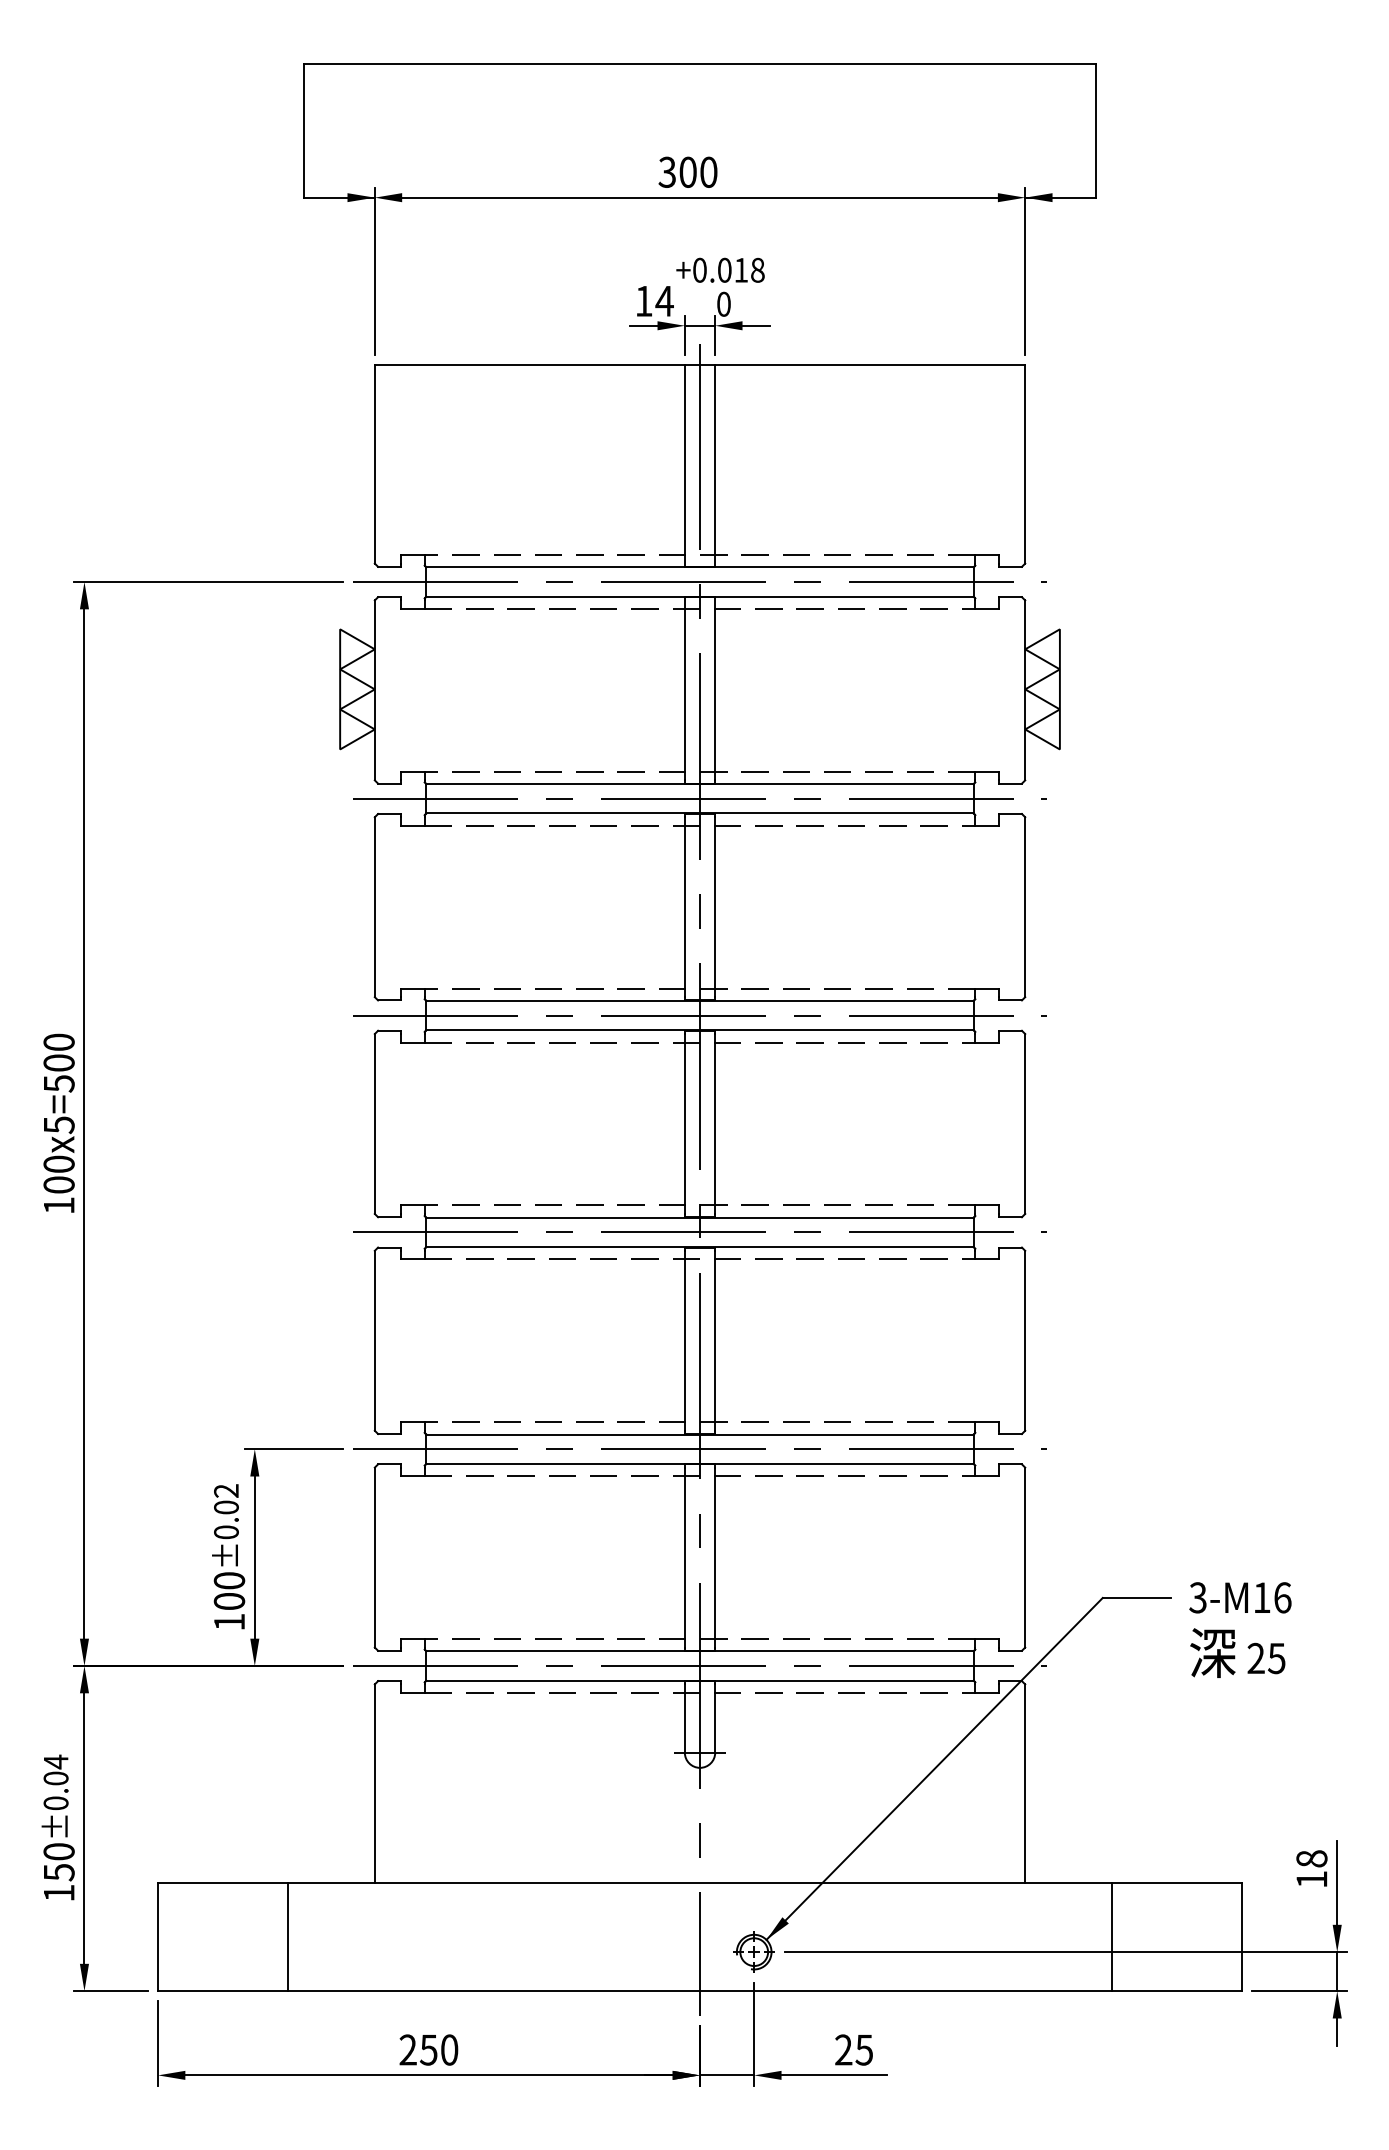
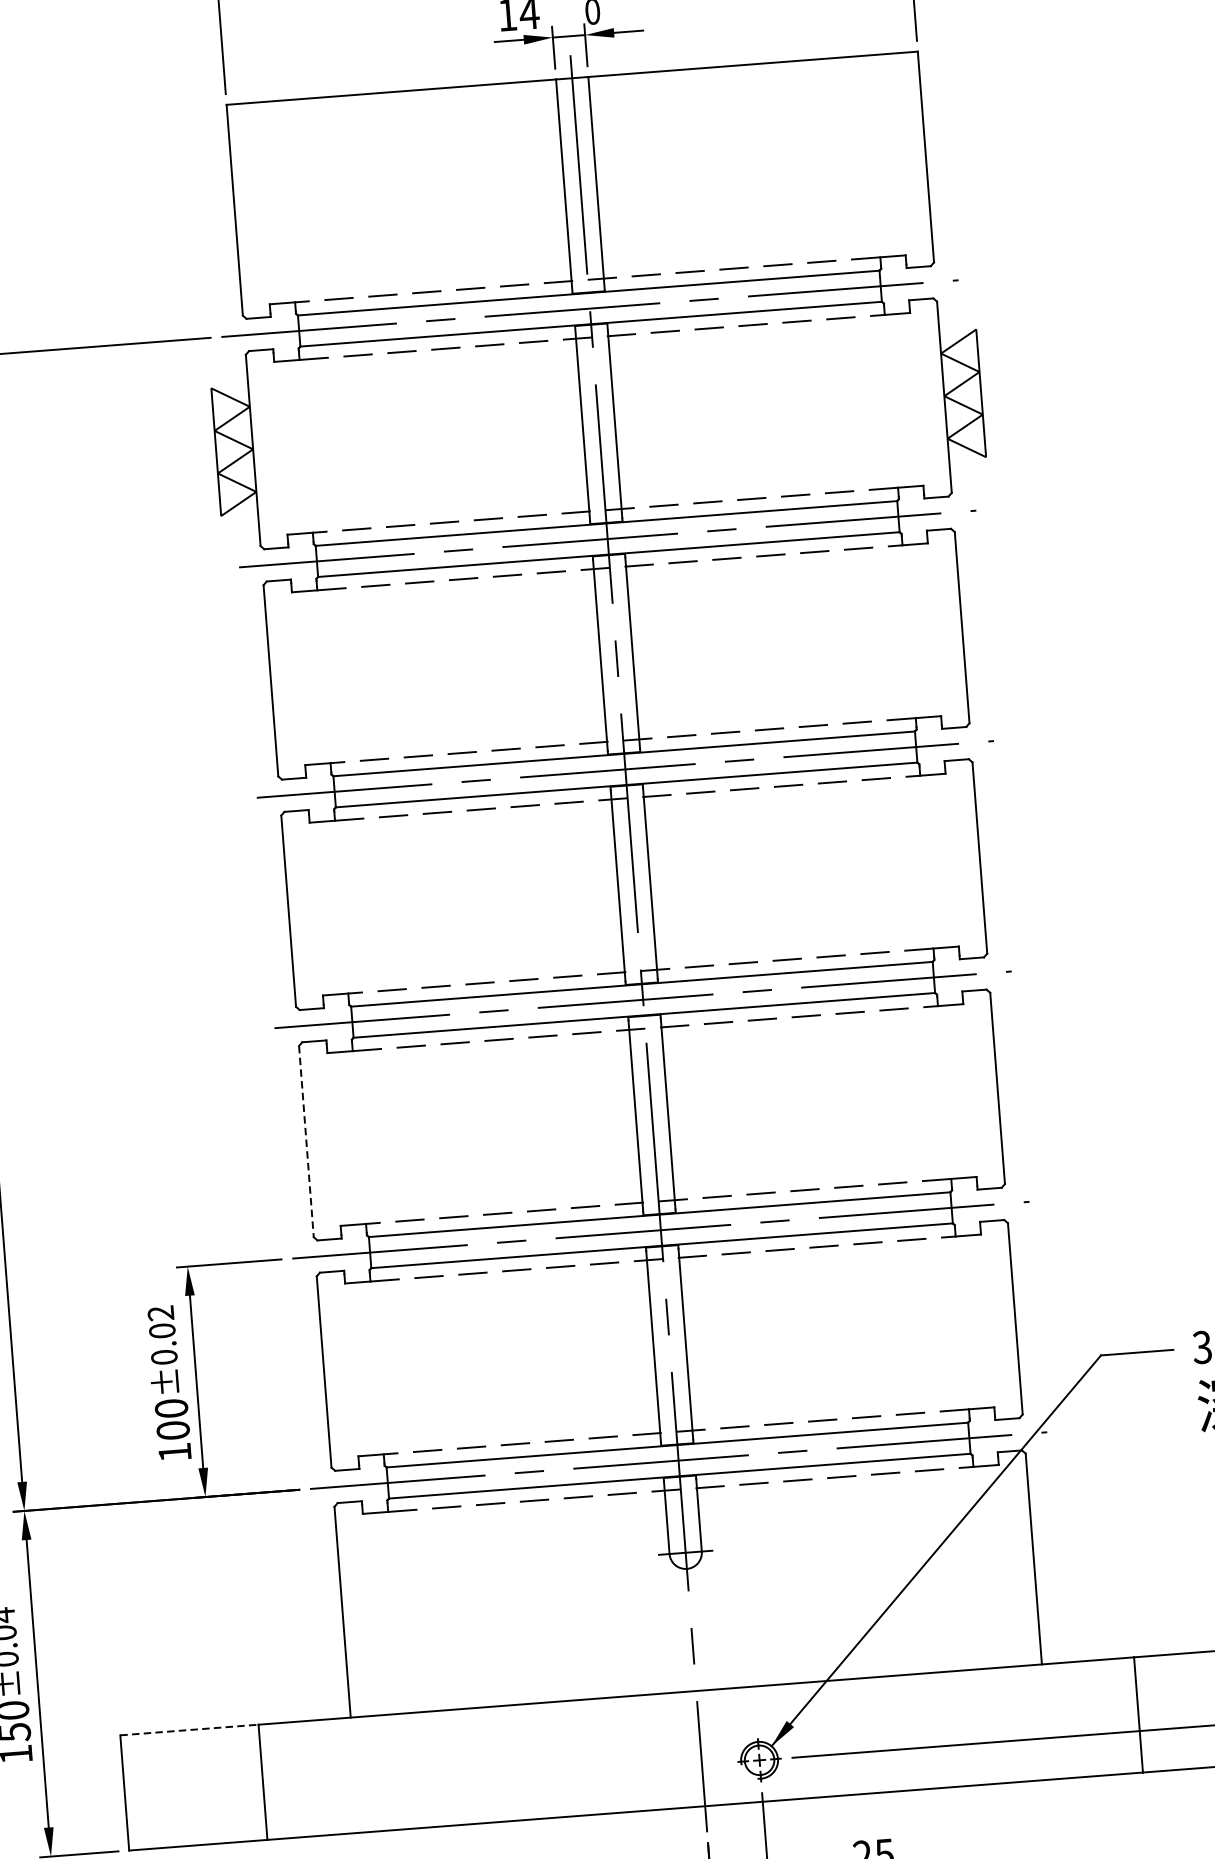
line: (374, 1340) -> (306, 1141), solid -> dashed
line: (223, 1882) -> (189, 1729), solid -> dashed

